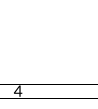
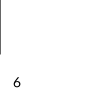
text: (17, 91) -> (16, 82), 4 -> 6

